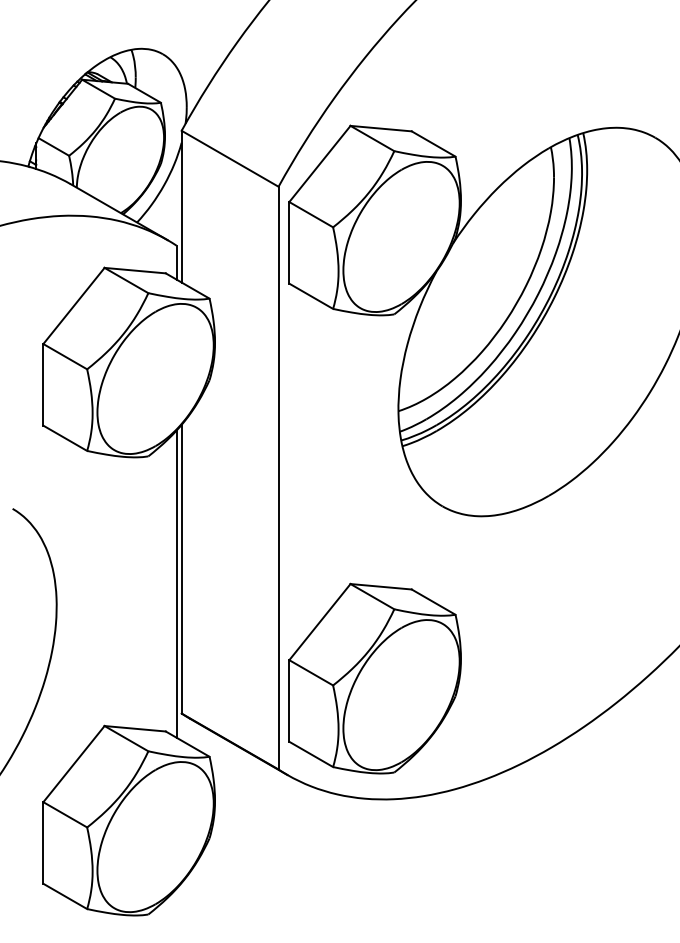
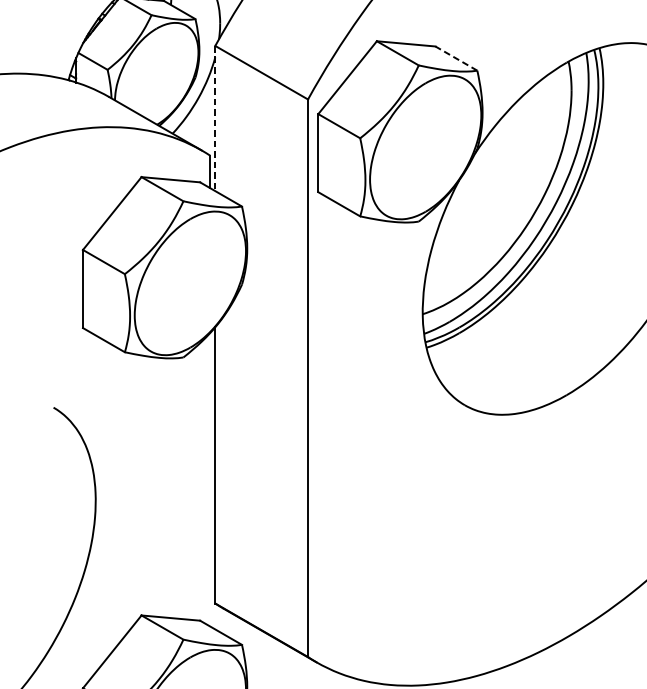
line: (433, 143) -> (456, 58), solid -> dashed
line: (181, 206) -> (215, 118), solid -> dashed
line: (176, 583) -> (210, 479), removed
part: (374, 678) -> (399, 569), removed

